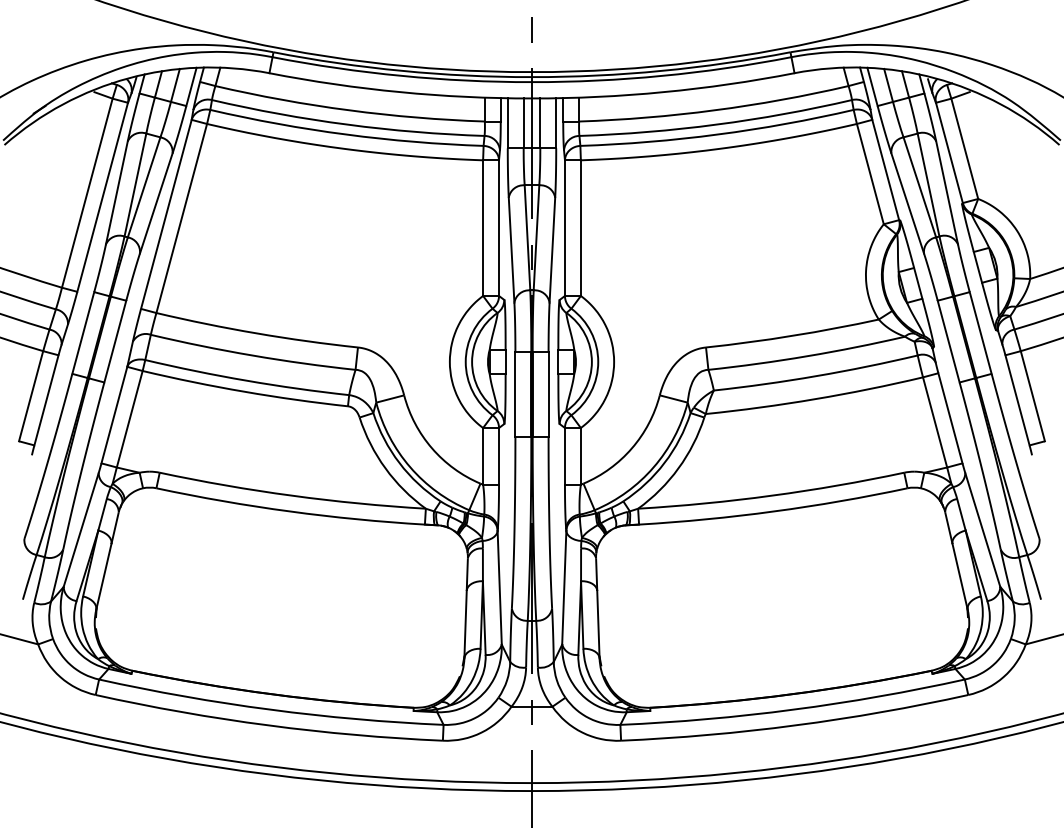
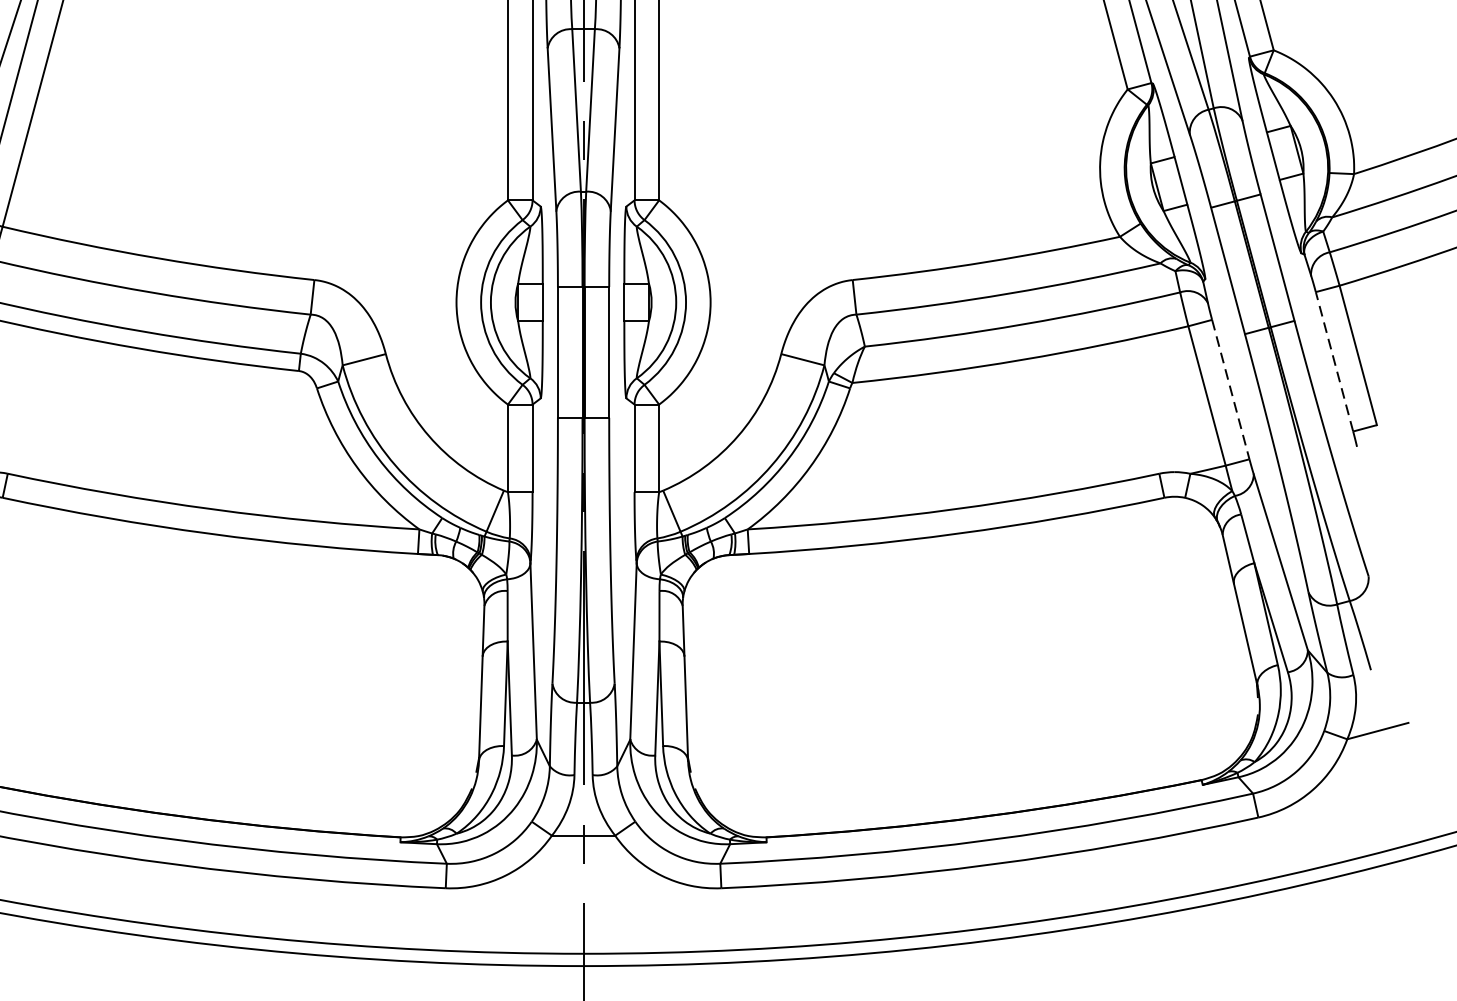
line: (1017, 400) -> (1334, 362), solid -> dashed
line: (950, 418) -> (1230, 389), solid -> dashed

